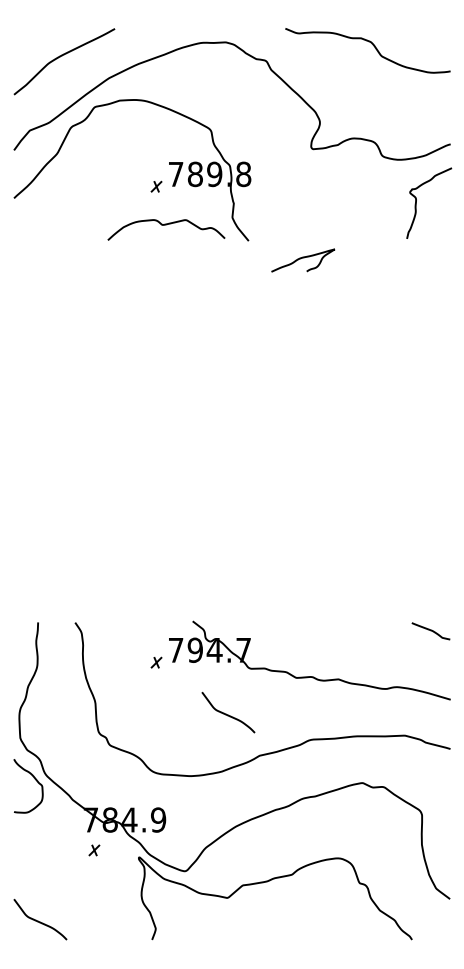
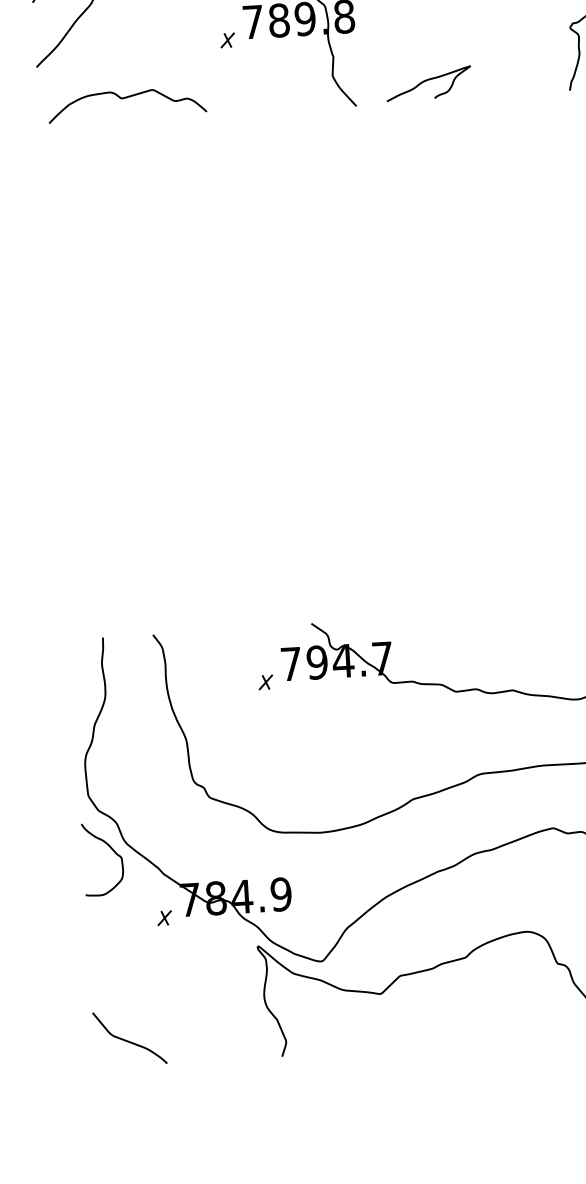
curve: (166, 225) -> (126, 98), moved
curve: (303, 258) -> (429, 80), moved
curve: (228, 714) -> (367, 746), removed
part: (94, 850) -> (164, 918), moved

